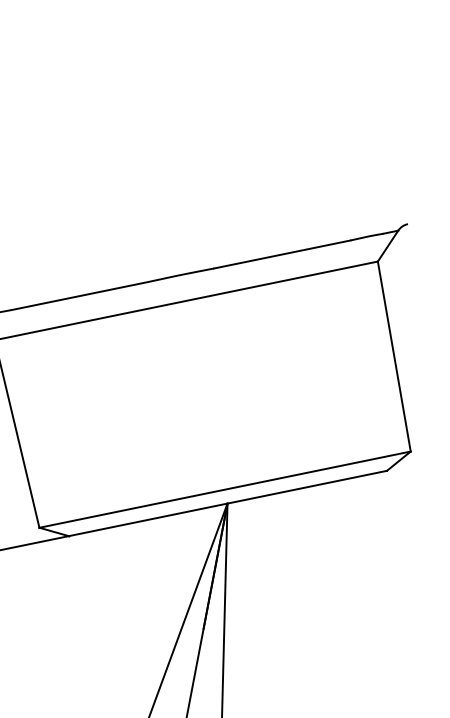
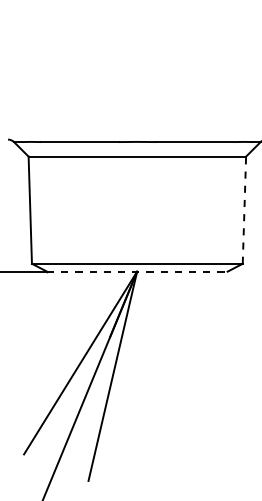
line: (394, 357) -> (244, 210), solid -> dashed
line: (228, 503) -> (137, 271), solid -> dashed

